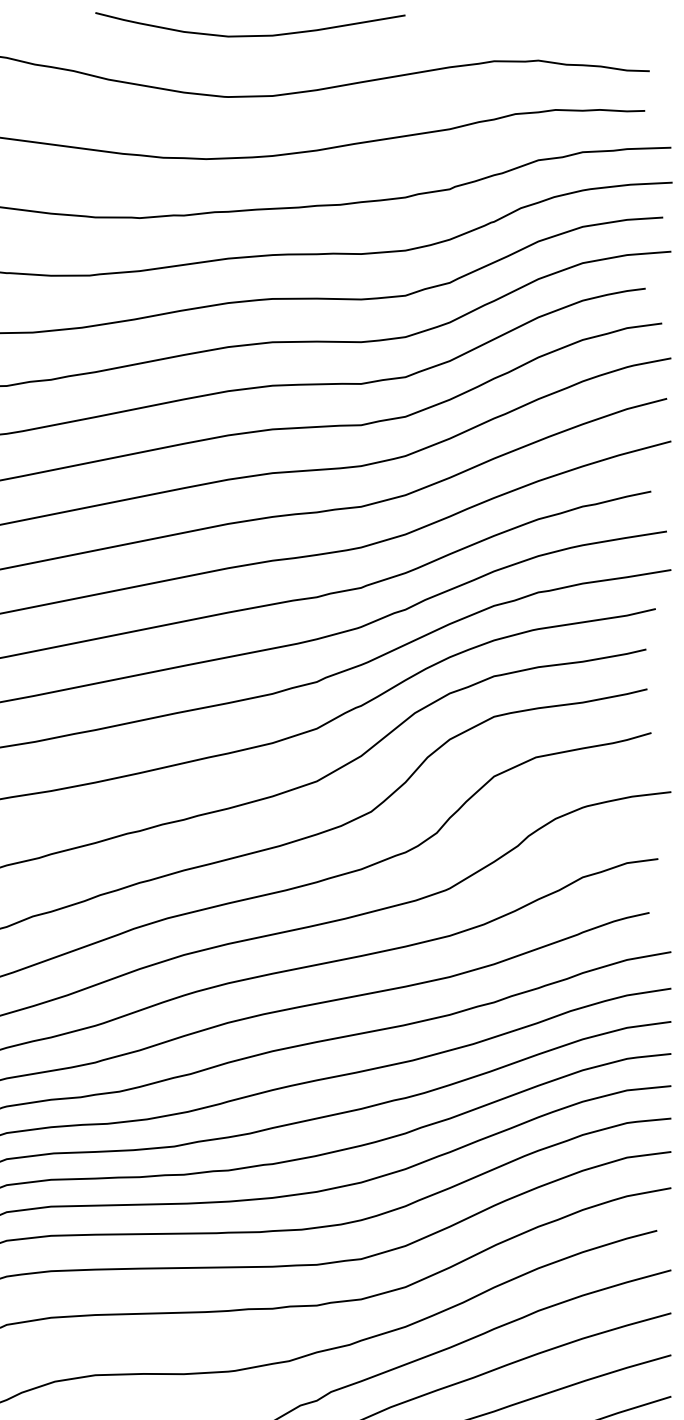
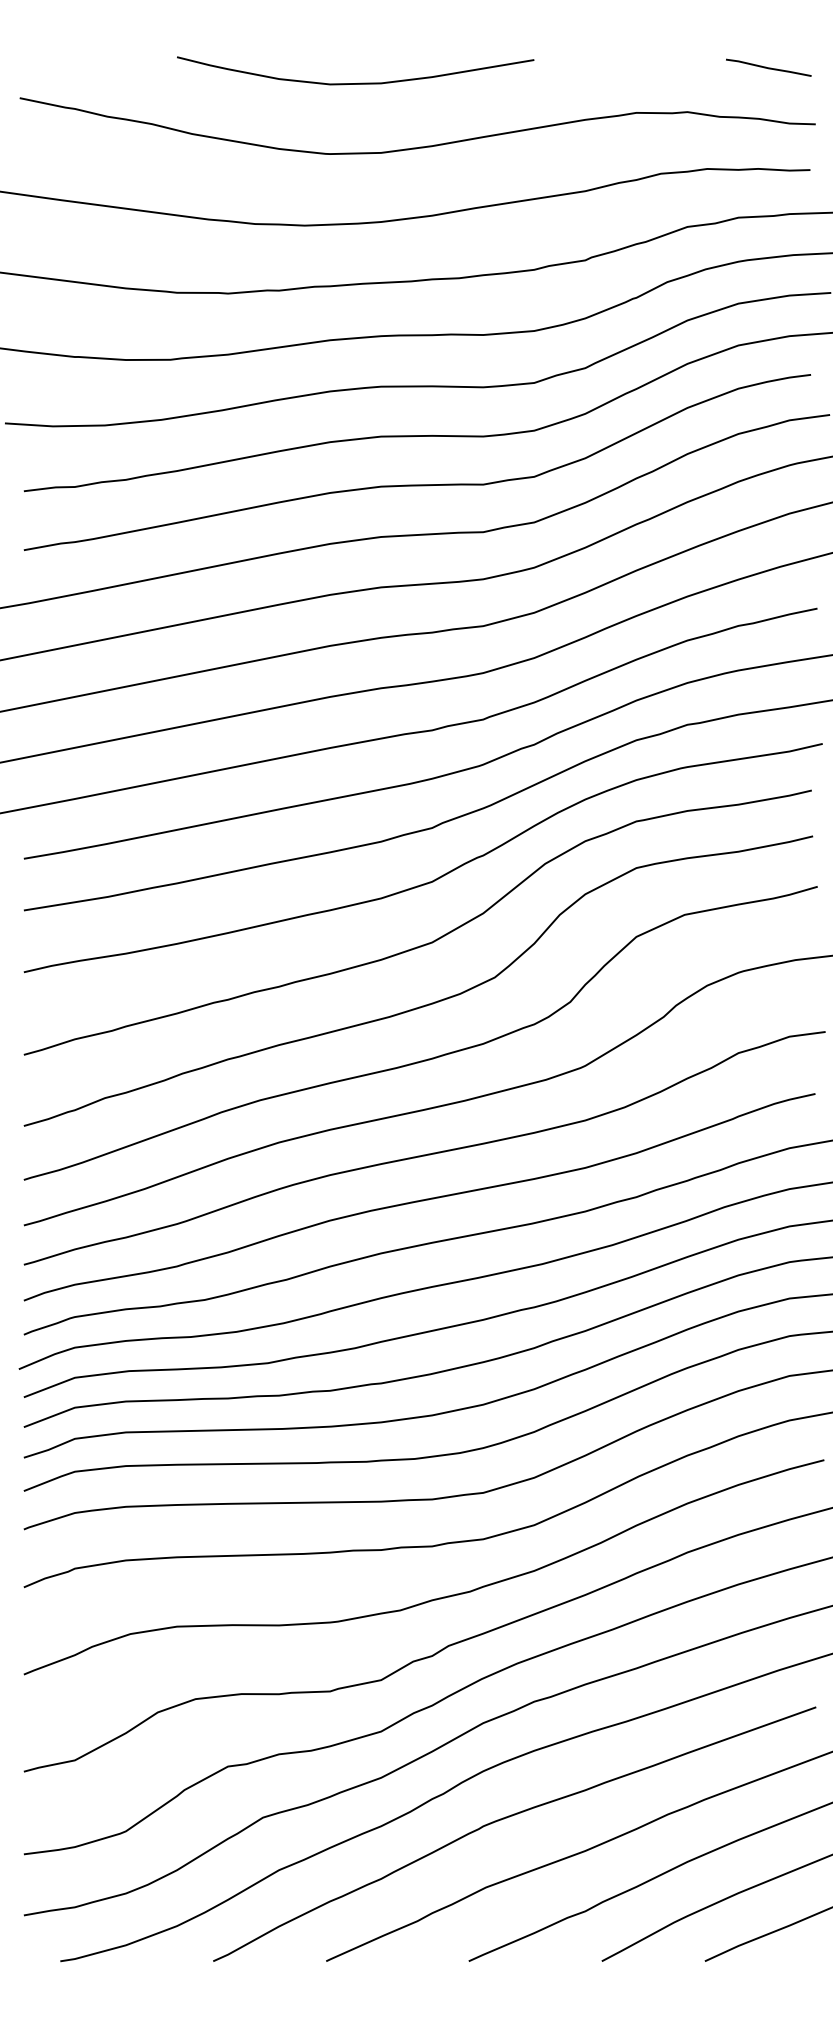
line: (608, 21) -> (768, 67), added

